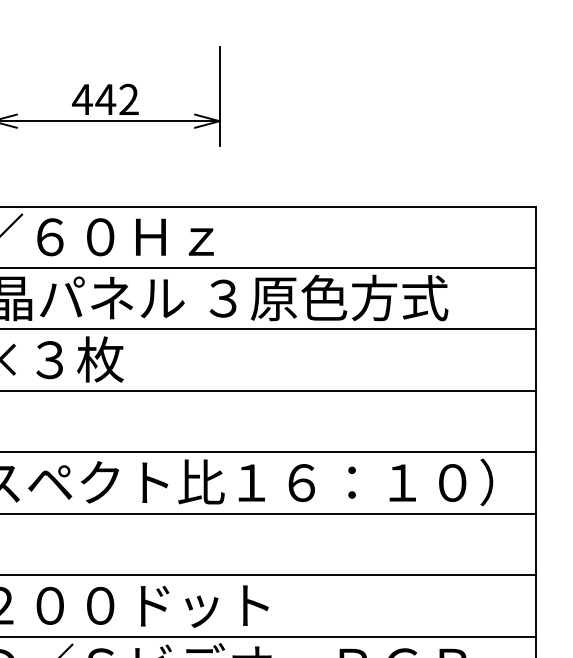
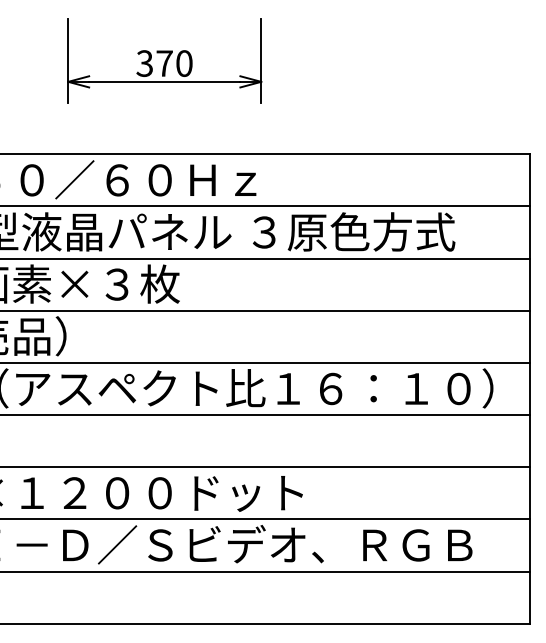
text: (104, 99) -> (163, 63), 442 -> 370

